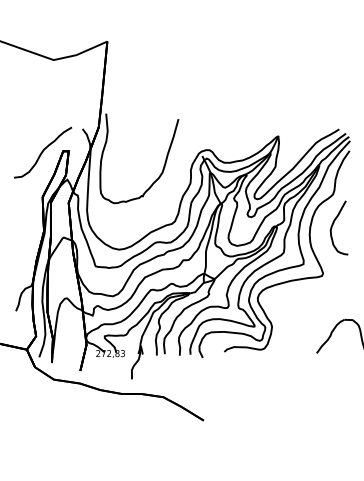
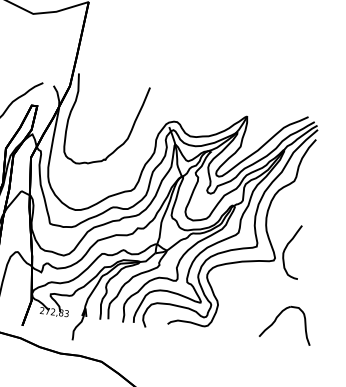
curve: (333, 225) -> (286, 248), moved

